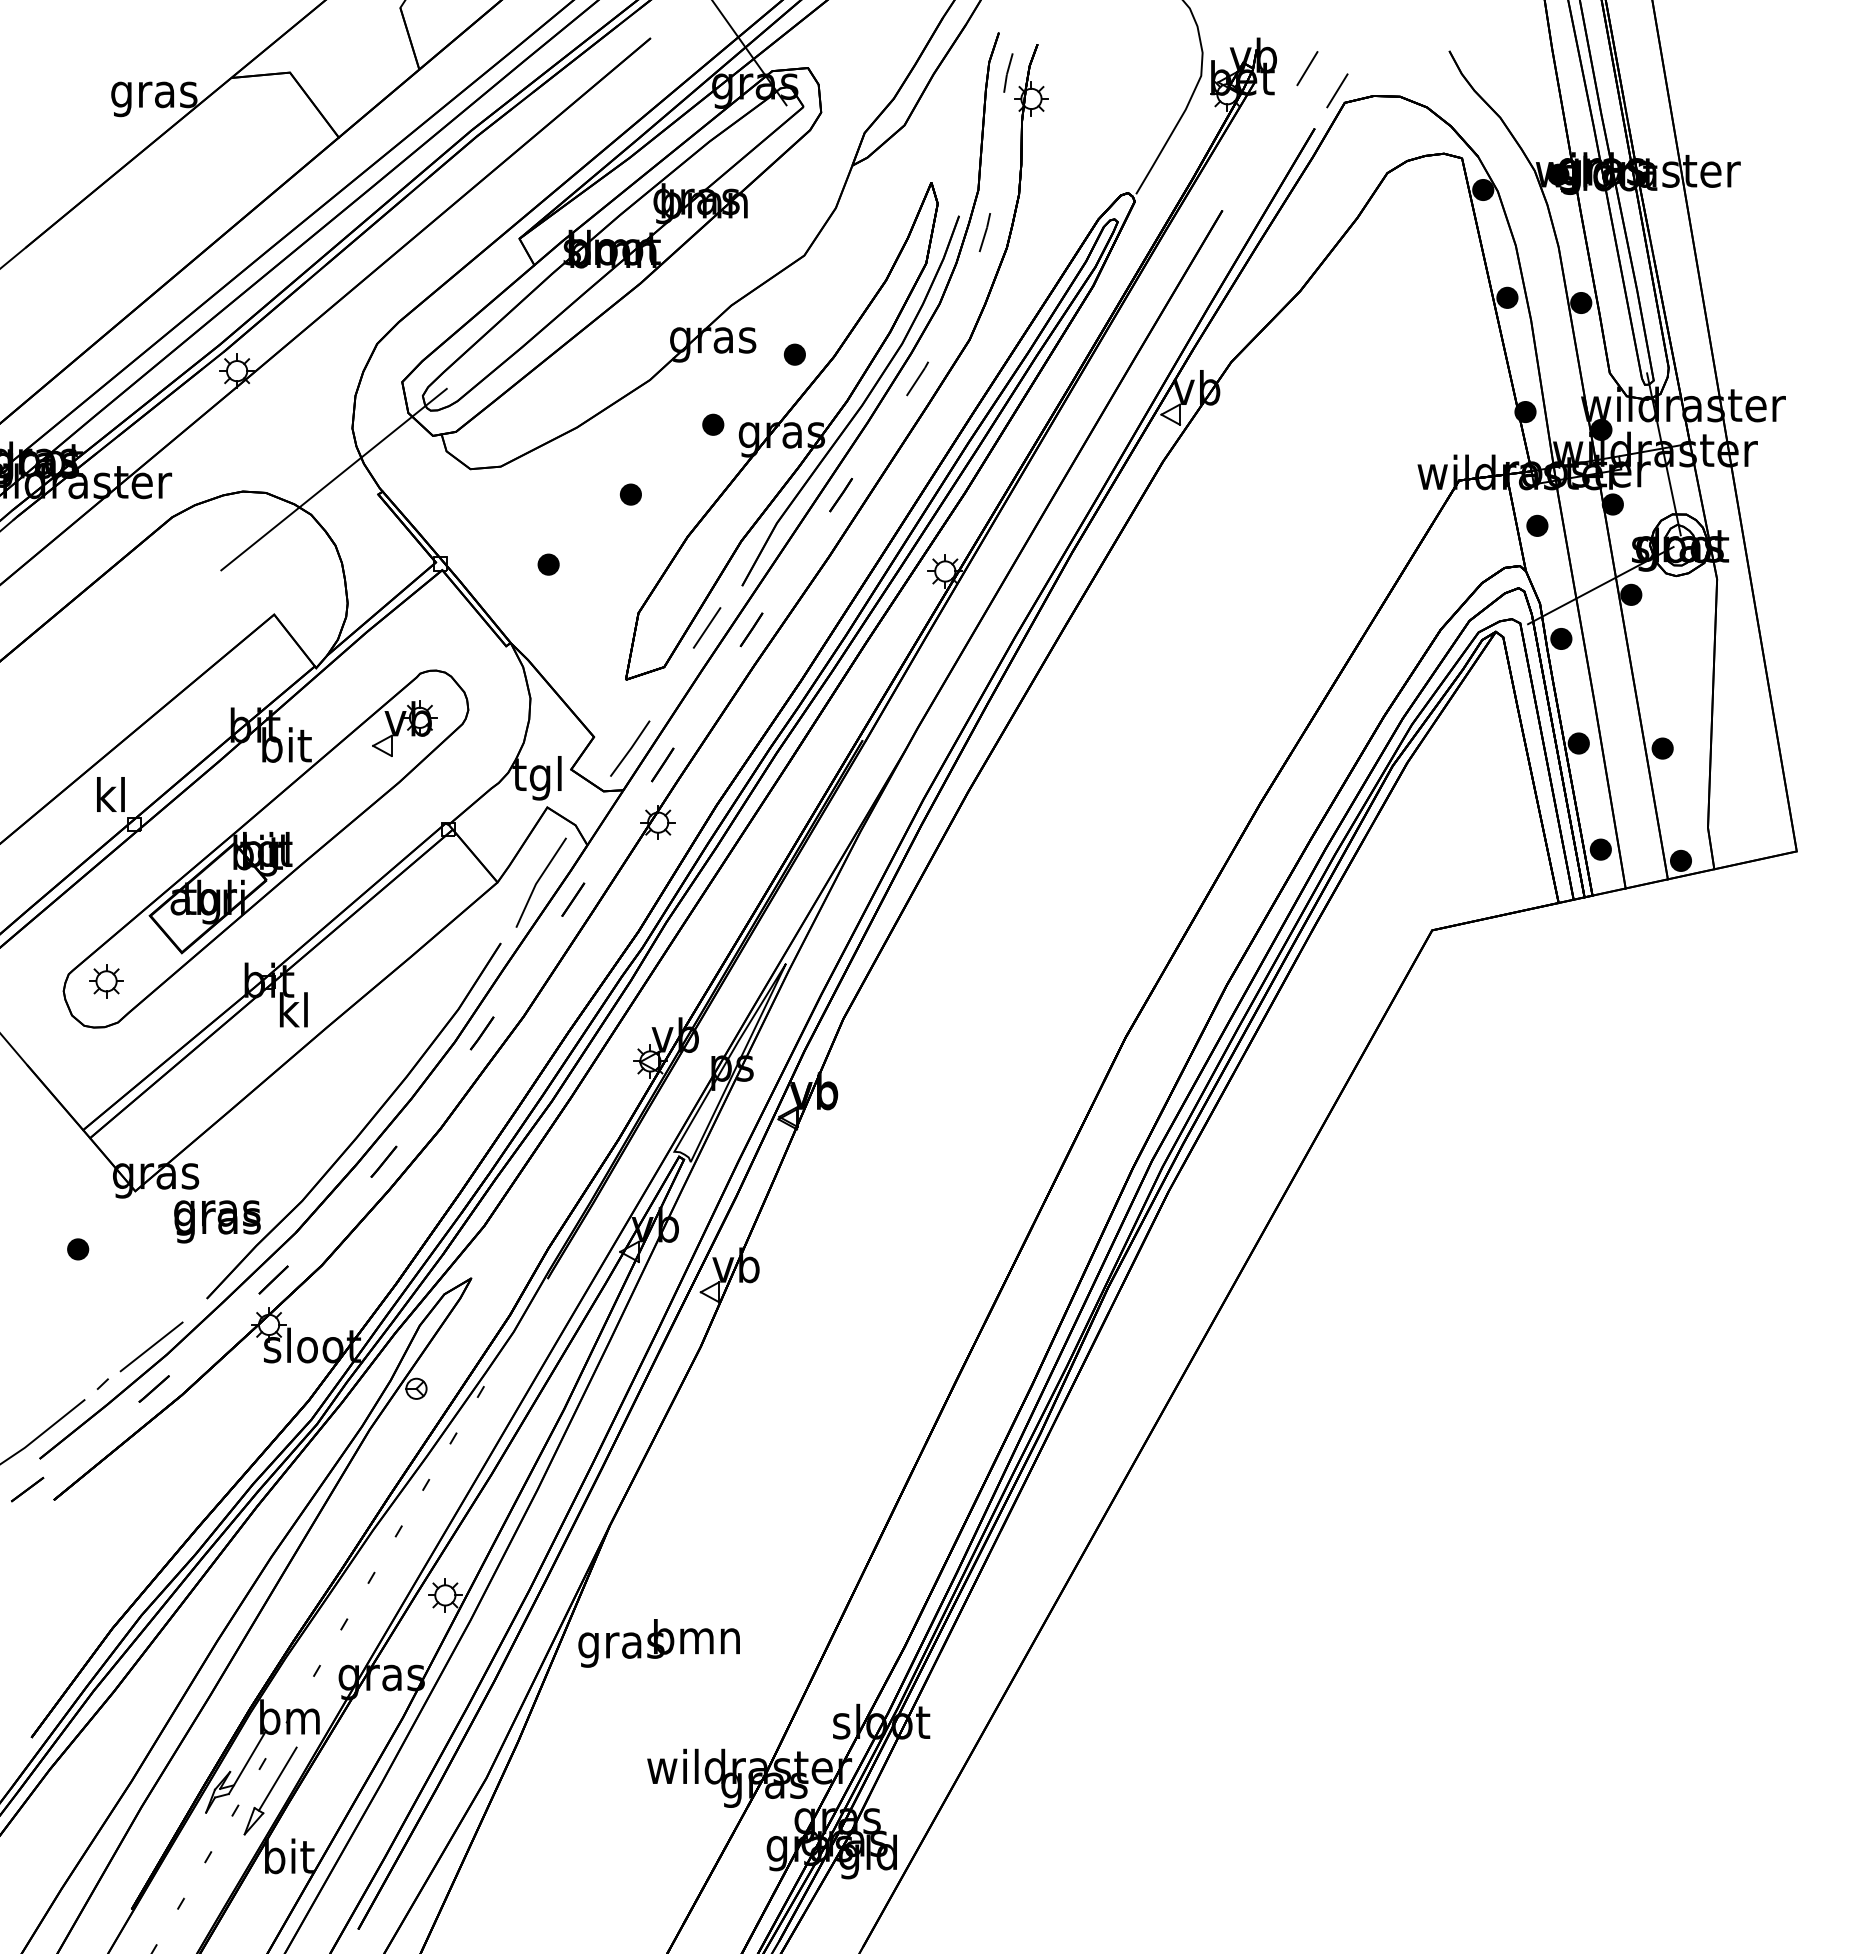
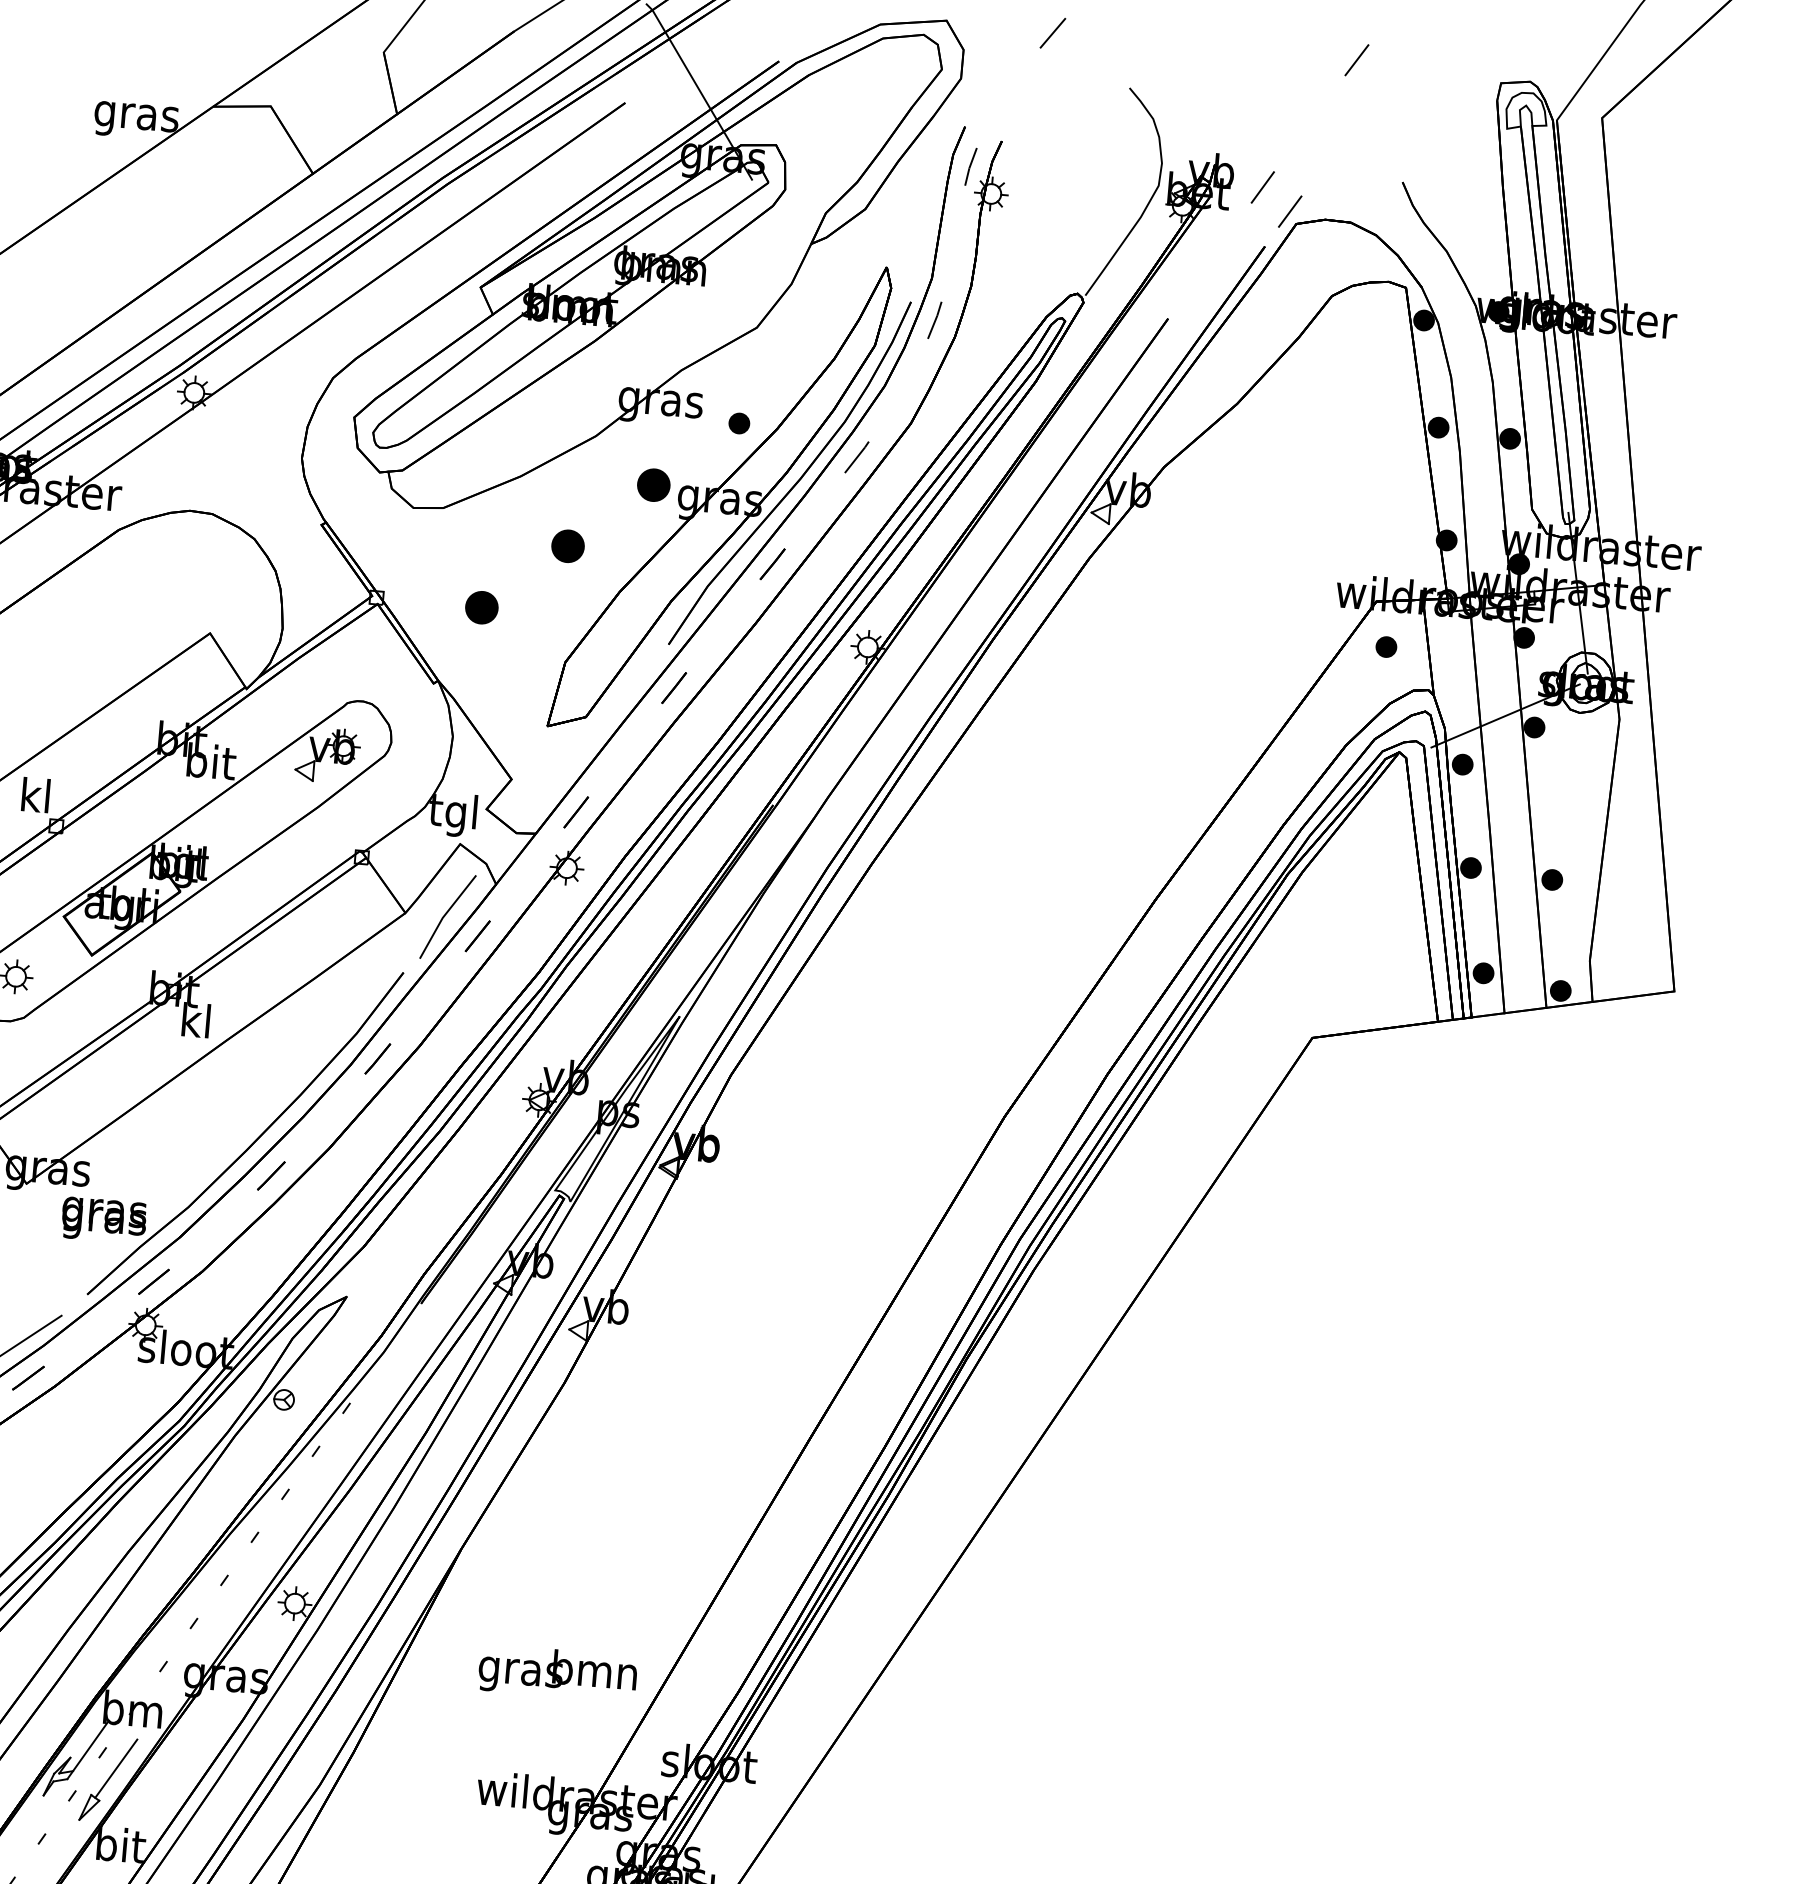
part: (713, 424) -> (654, 484), size x1.6
line: (333, 479) -> (279, 506), removed
part: (630, 494) -> (567, 546), size x1.6
part: (1537, 525) -> (1386, 646), moved
part: (548, 564) -> (481, 607), size x1.6
line: (706, 627) -> (630, 682), removed
line: (630, 748) -> (546, 793), removed
text: (658, 1643) -> (557, 1673), moved

